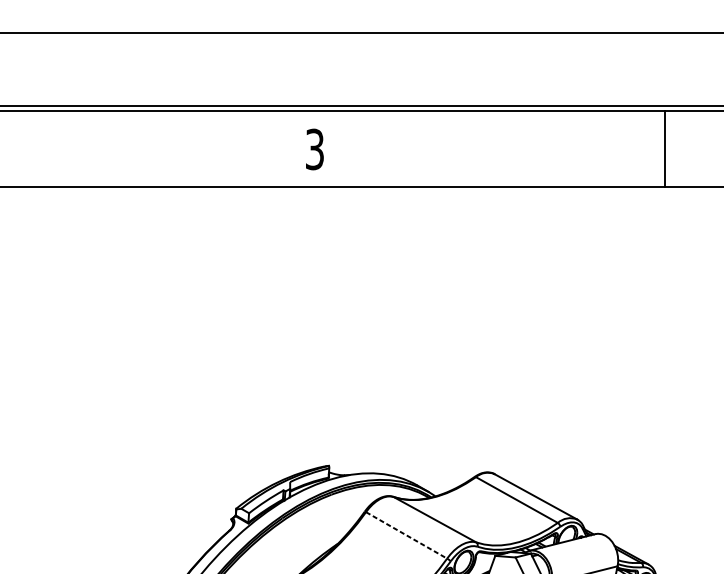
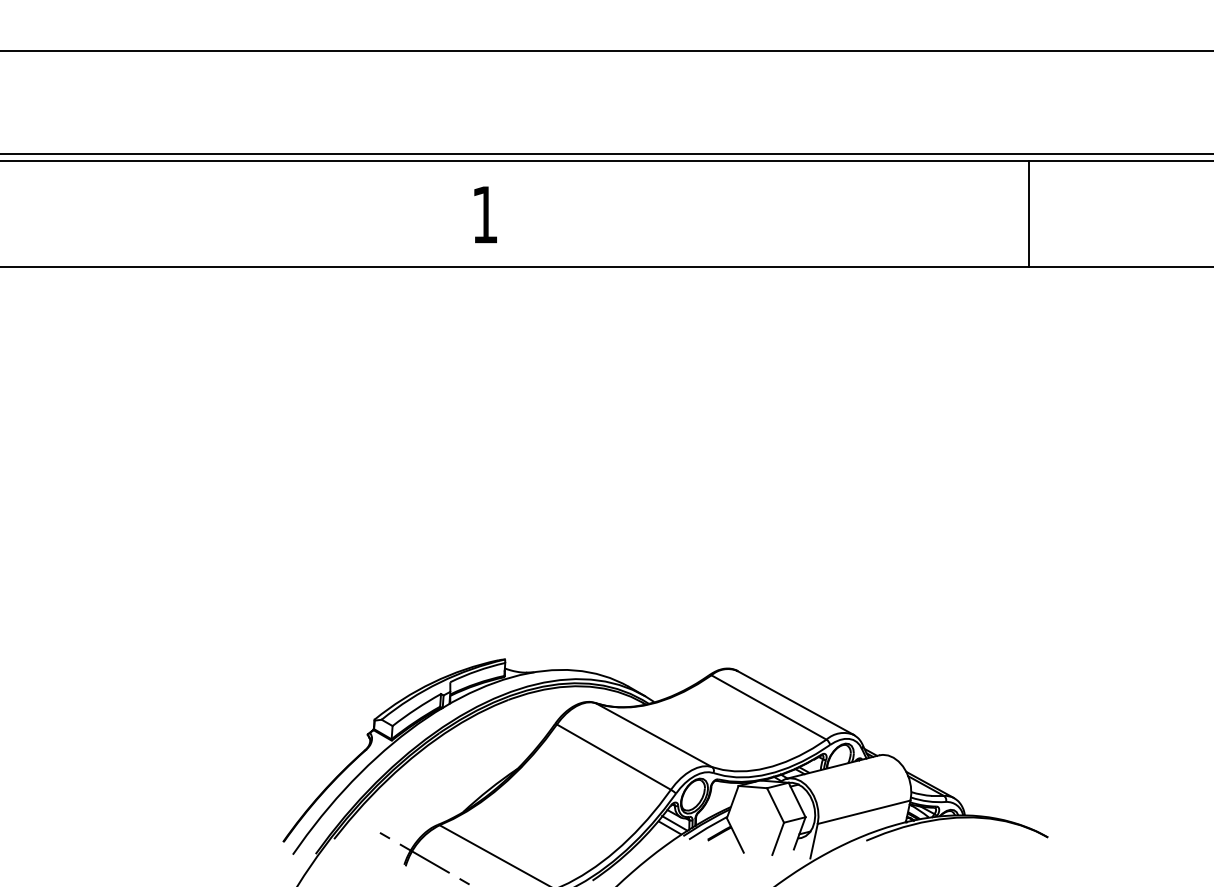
text: (314, 149) -> (484, 214), 3 -> 1
line: (664, 149) -> (1029, 214), moved
line: (406, 535) -> (613, 757), dashed -> solid

